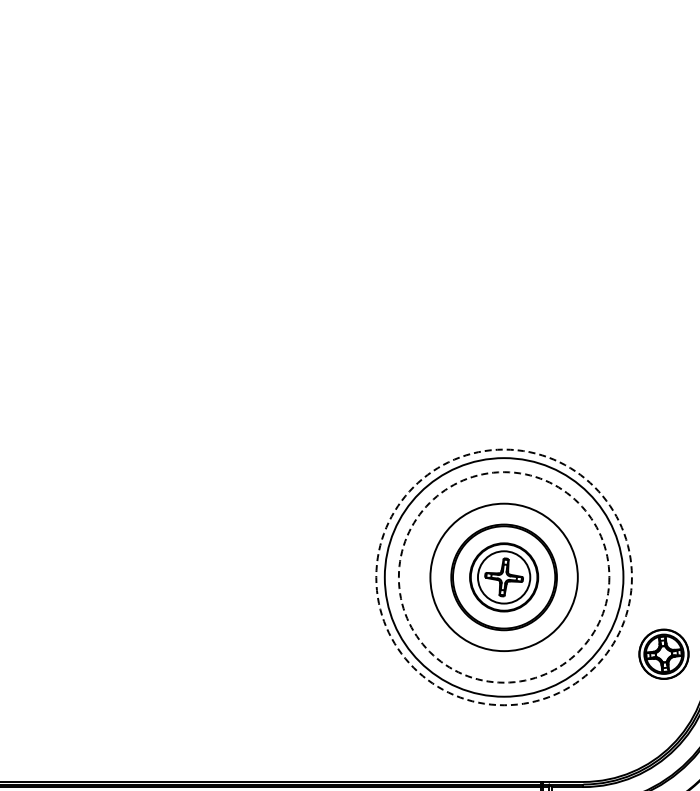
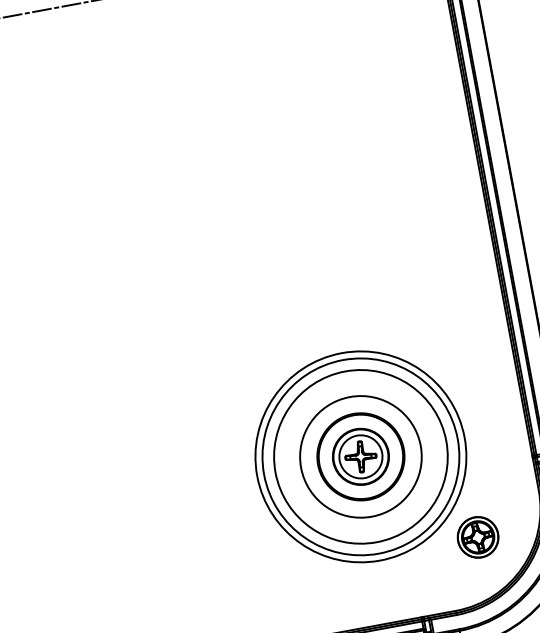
circle: (503, 577) -> (360, 457), dashed -> solid
circle: (503, 577) -> (360, 457), dashed -> solid
part: (663, 653) -> (477, 536), moved

